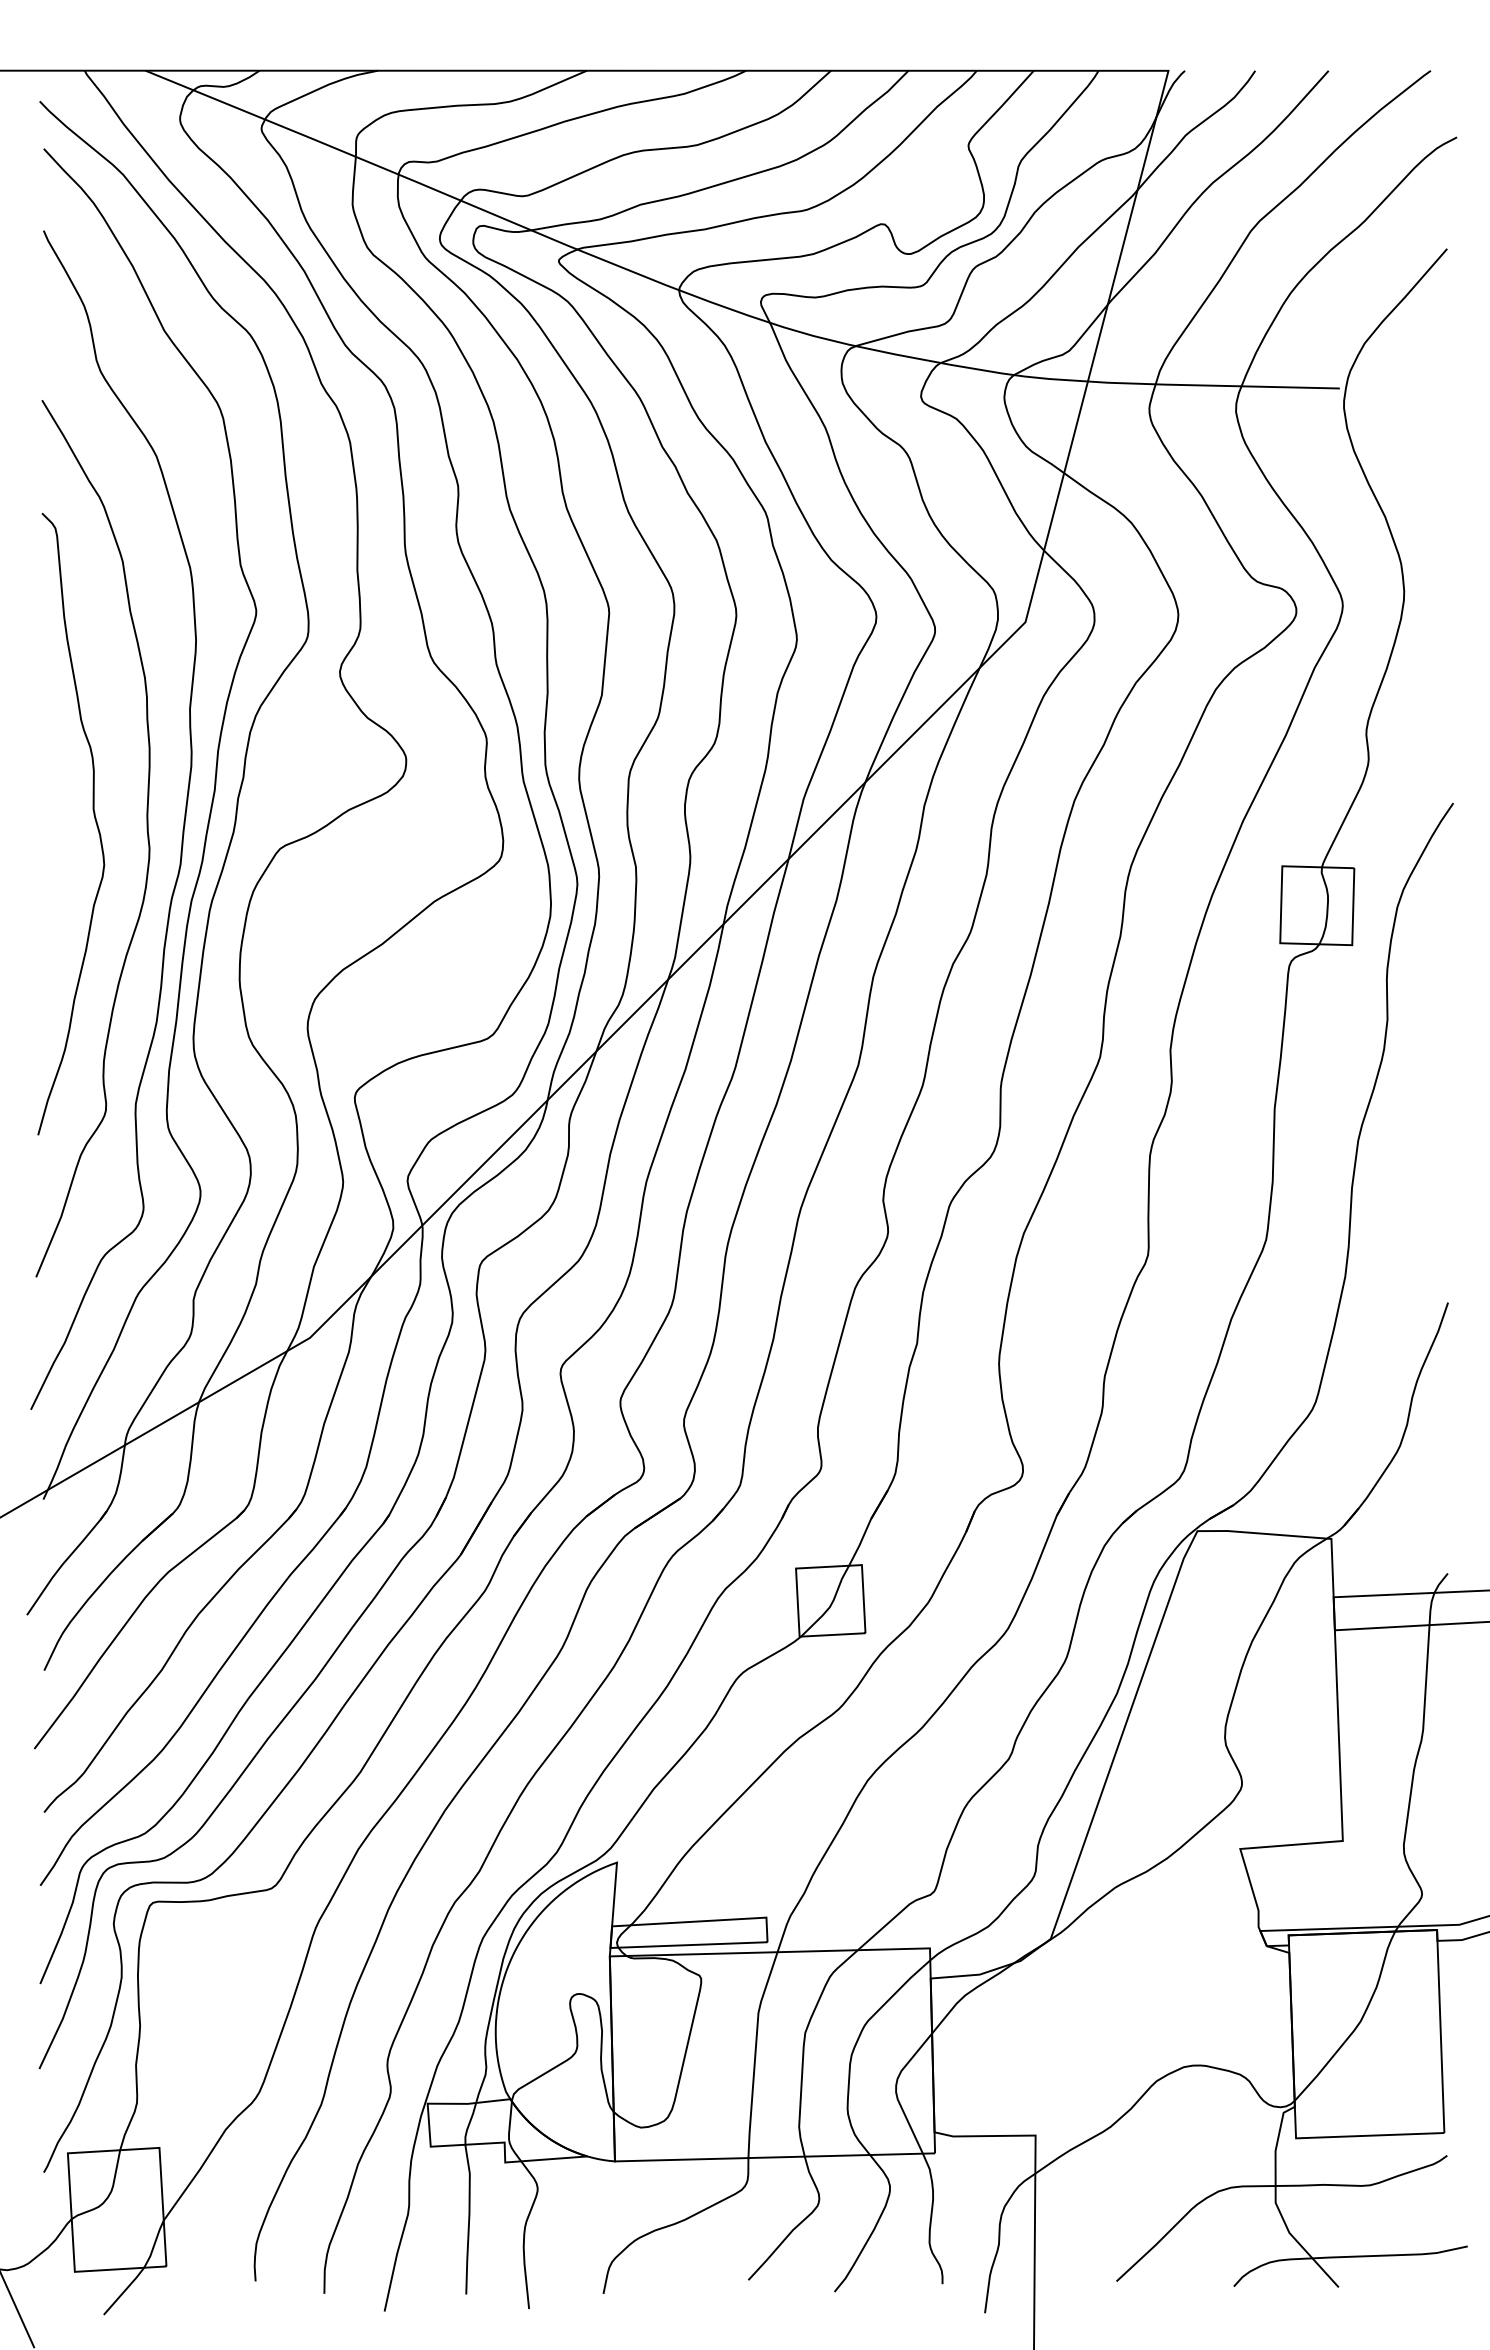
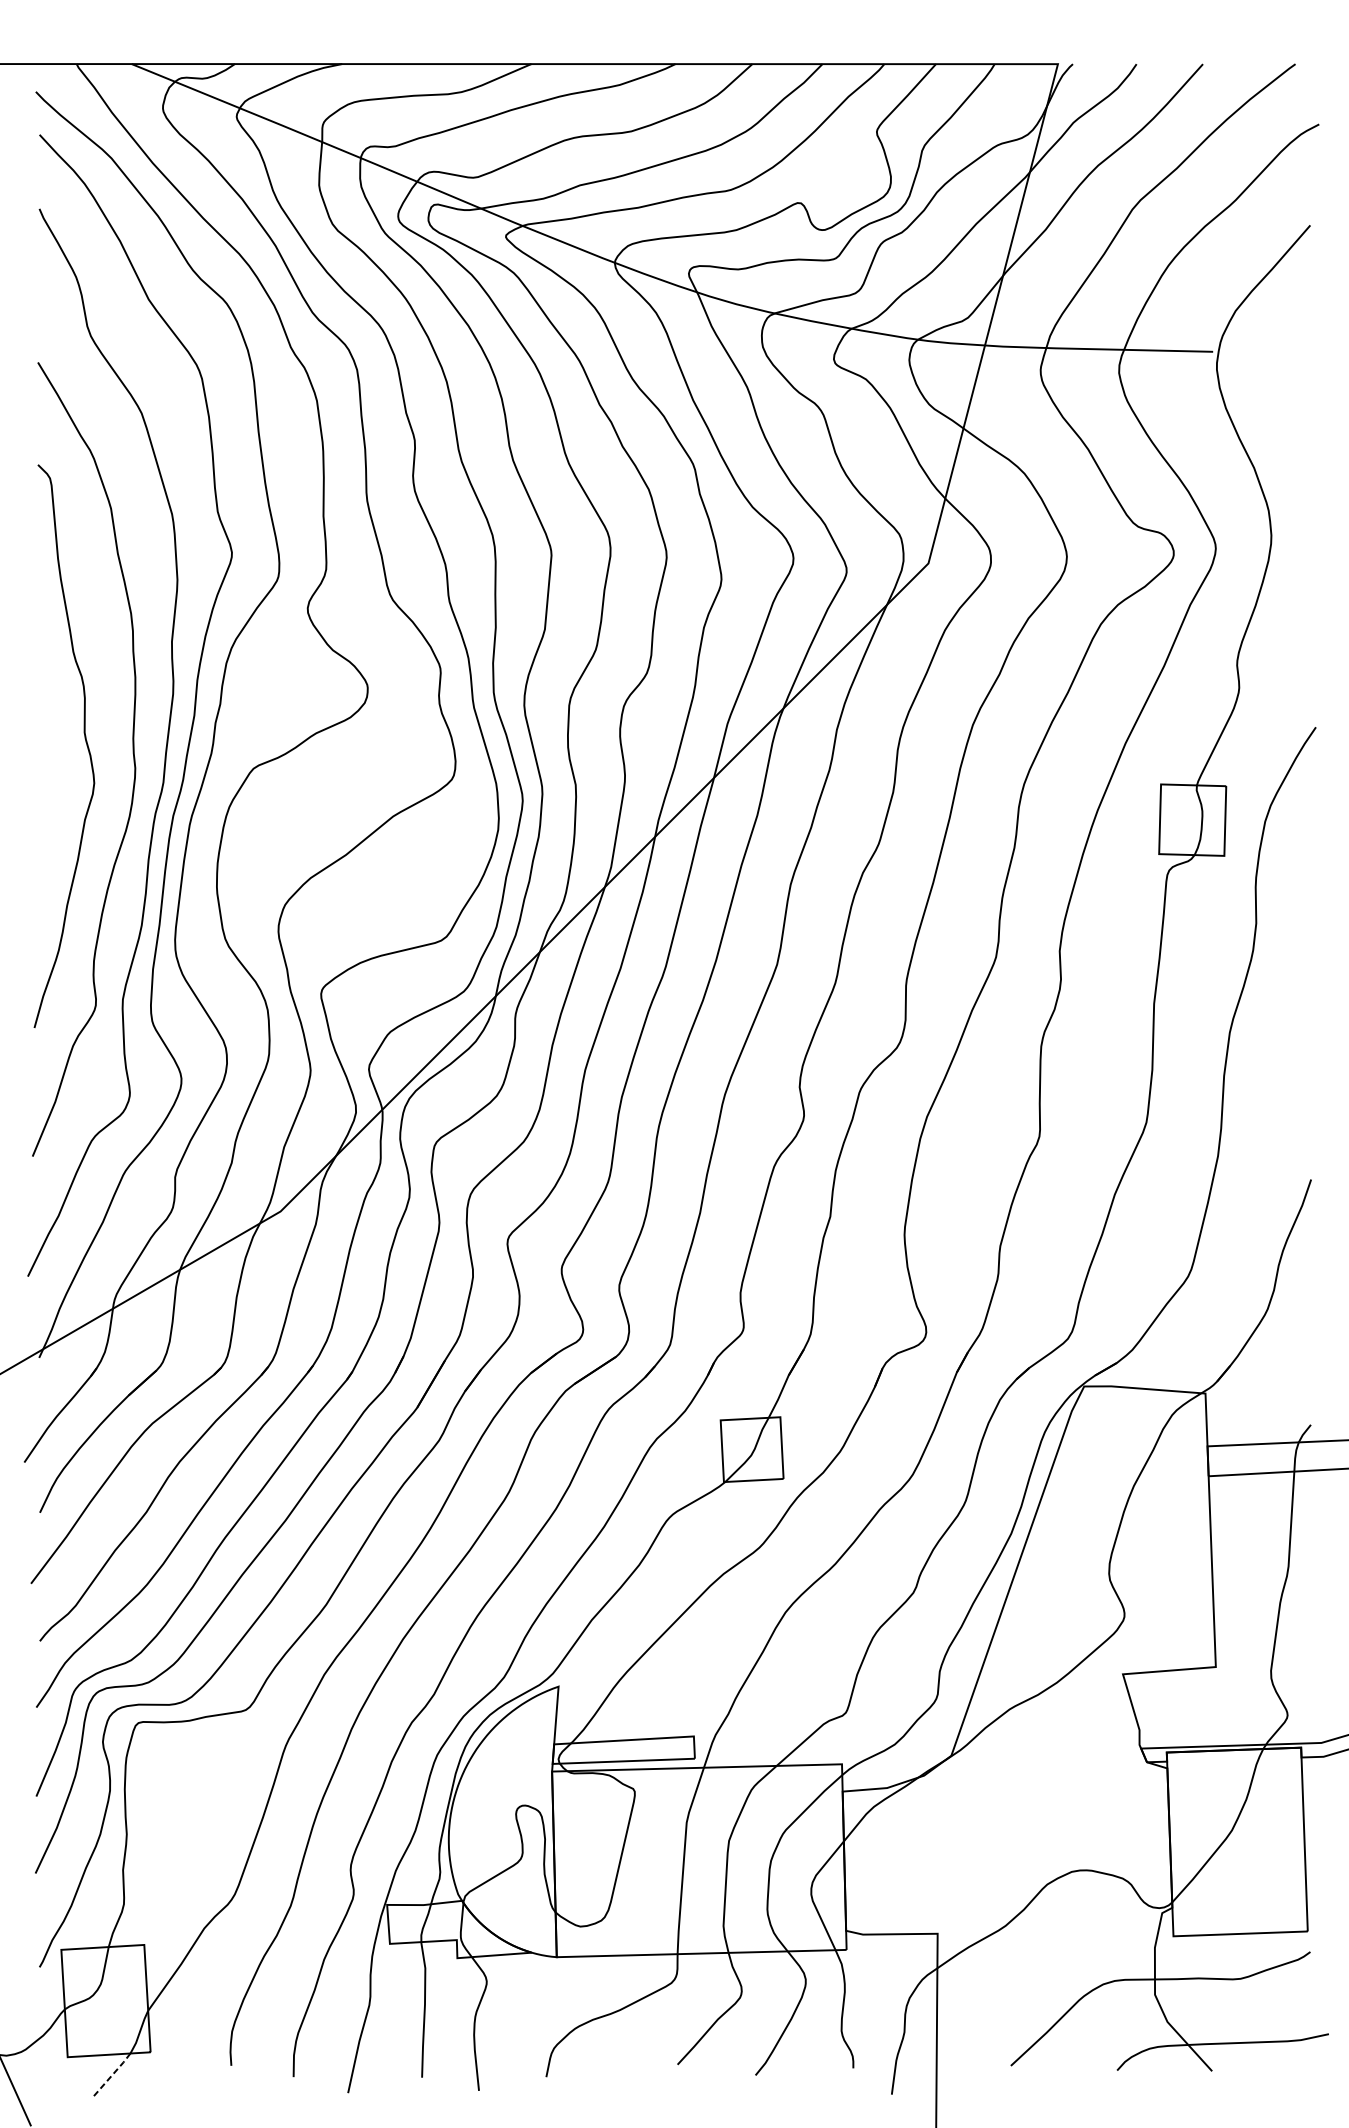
line: (124, 2290) -> (112, 2074), solid -> dashed

